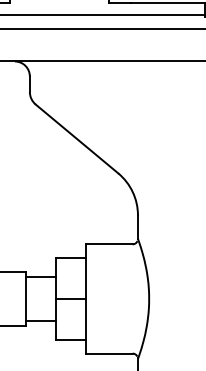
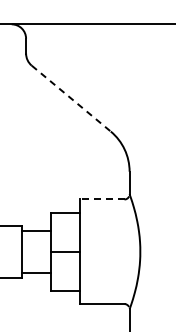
line: (77, 139) -> (71, 99), solid -> dashed
line: (108, 244) -> (101, 199), solid -> dashed

